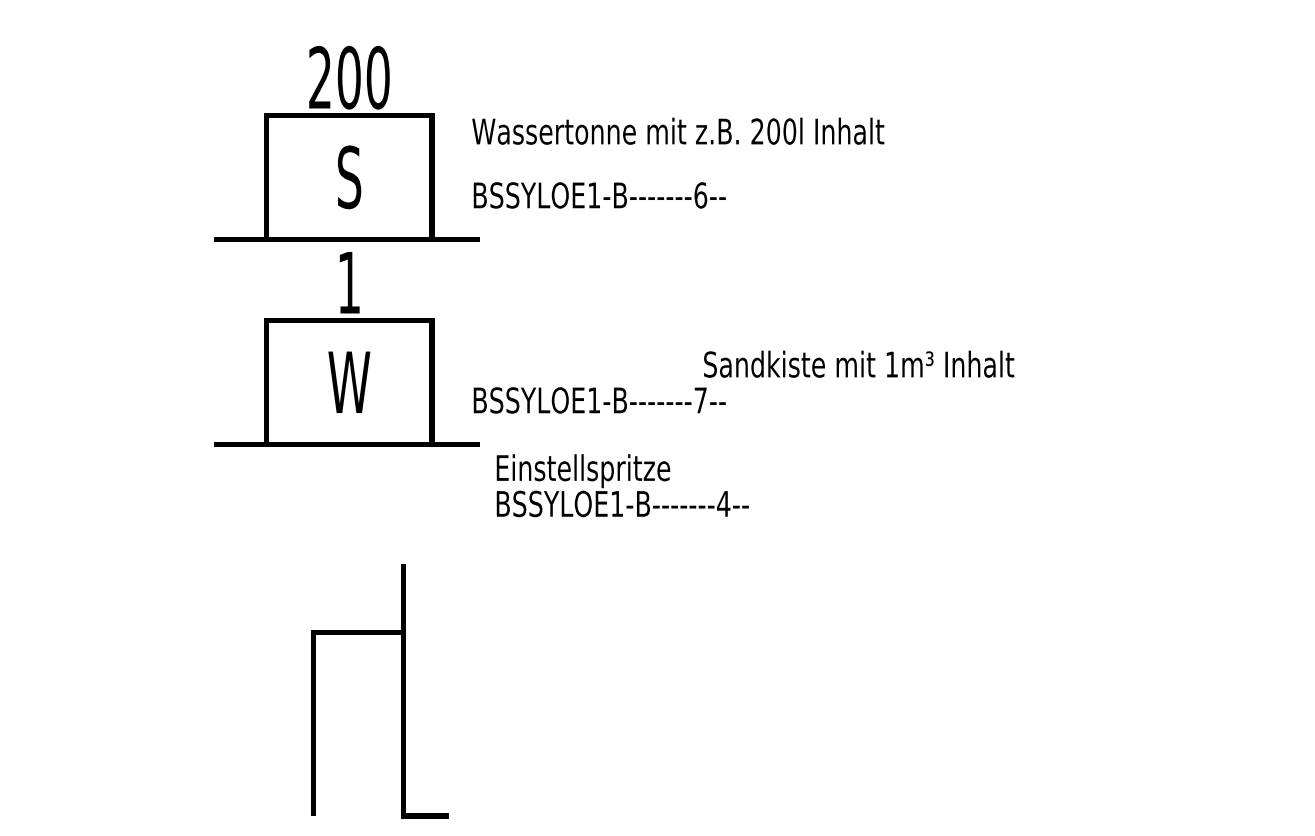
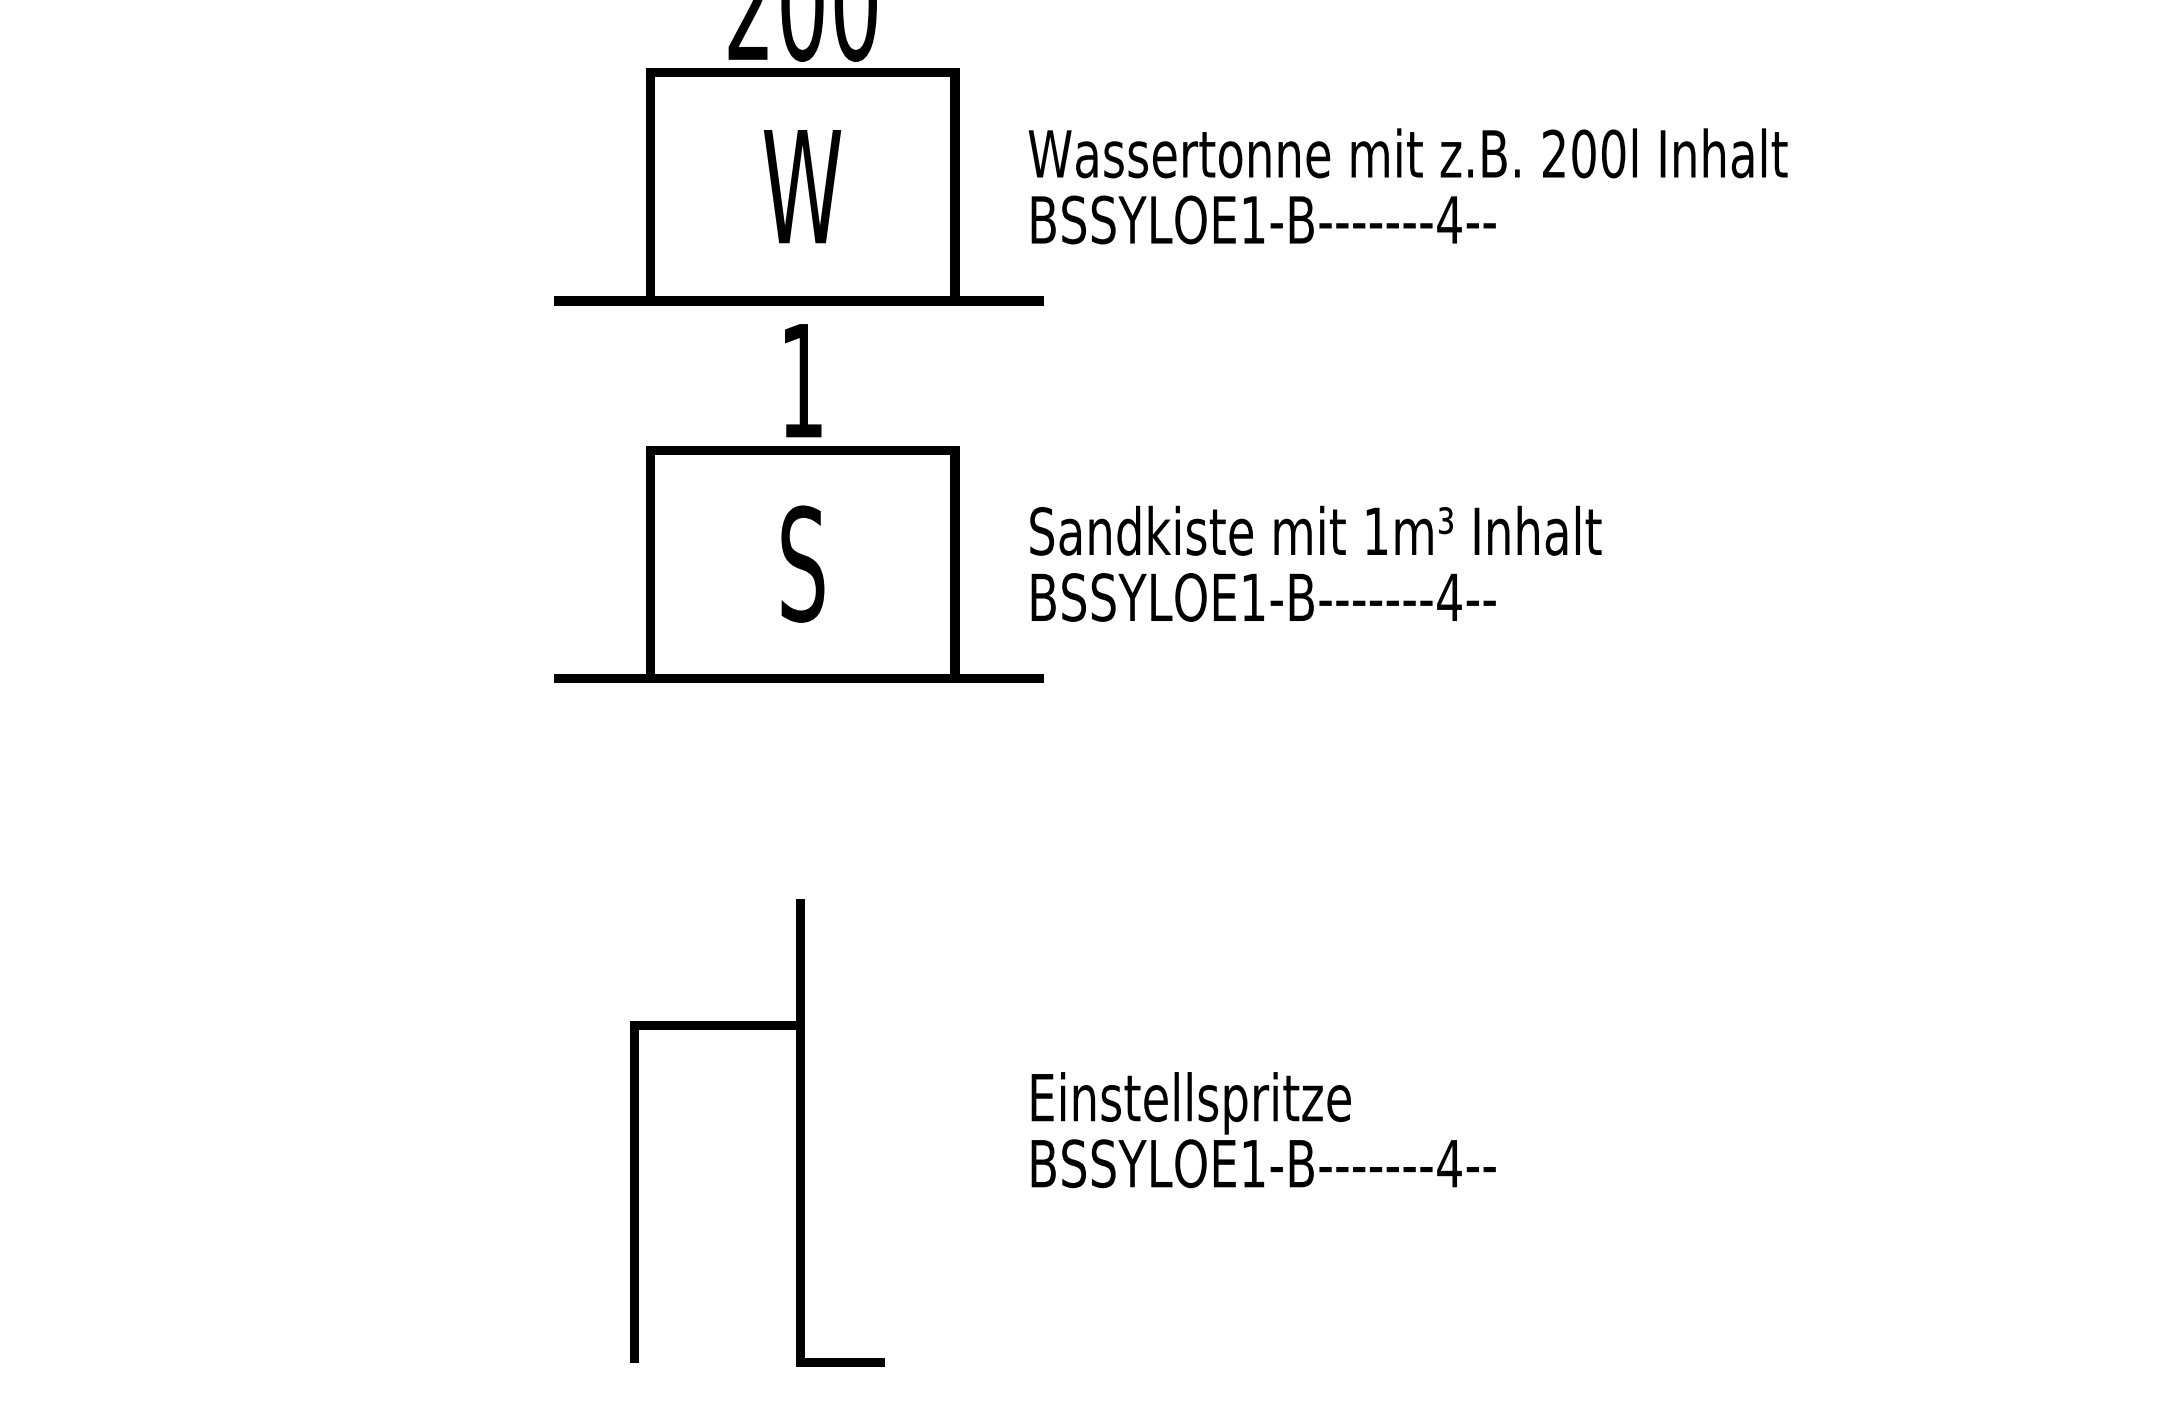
text: (678, 130) -> (1408, 151), moved
text: (349, 177) -> (802, 186), S -> W
text: (700, 195) -> (1449, 220), BSSYLOE1-B-------6-- -> BSSYLOE1-B-------4--
text: (859, 363) -> (1316, 529), moved
text: (349, 382) -> (802, 564), W -> S
text: (700, 400) -> (1449, 597), BSSYLOE1-B-------7-- -> BSSYLOE1-B-------4--
text: (622, 485) -> (1263, 1129), moved
text: (379, 691) -> (756, 1133), moved

